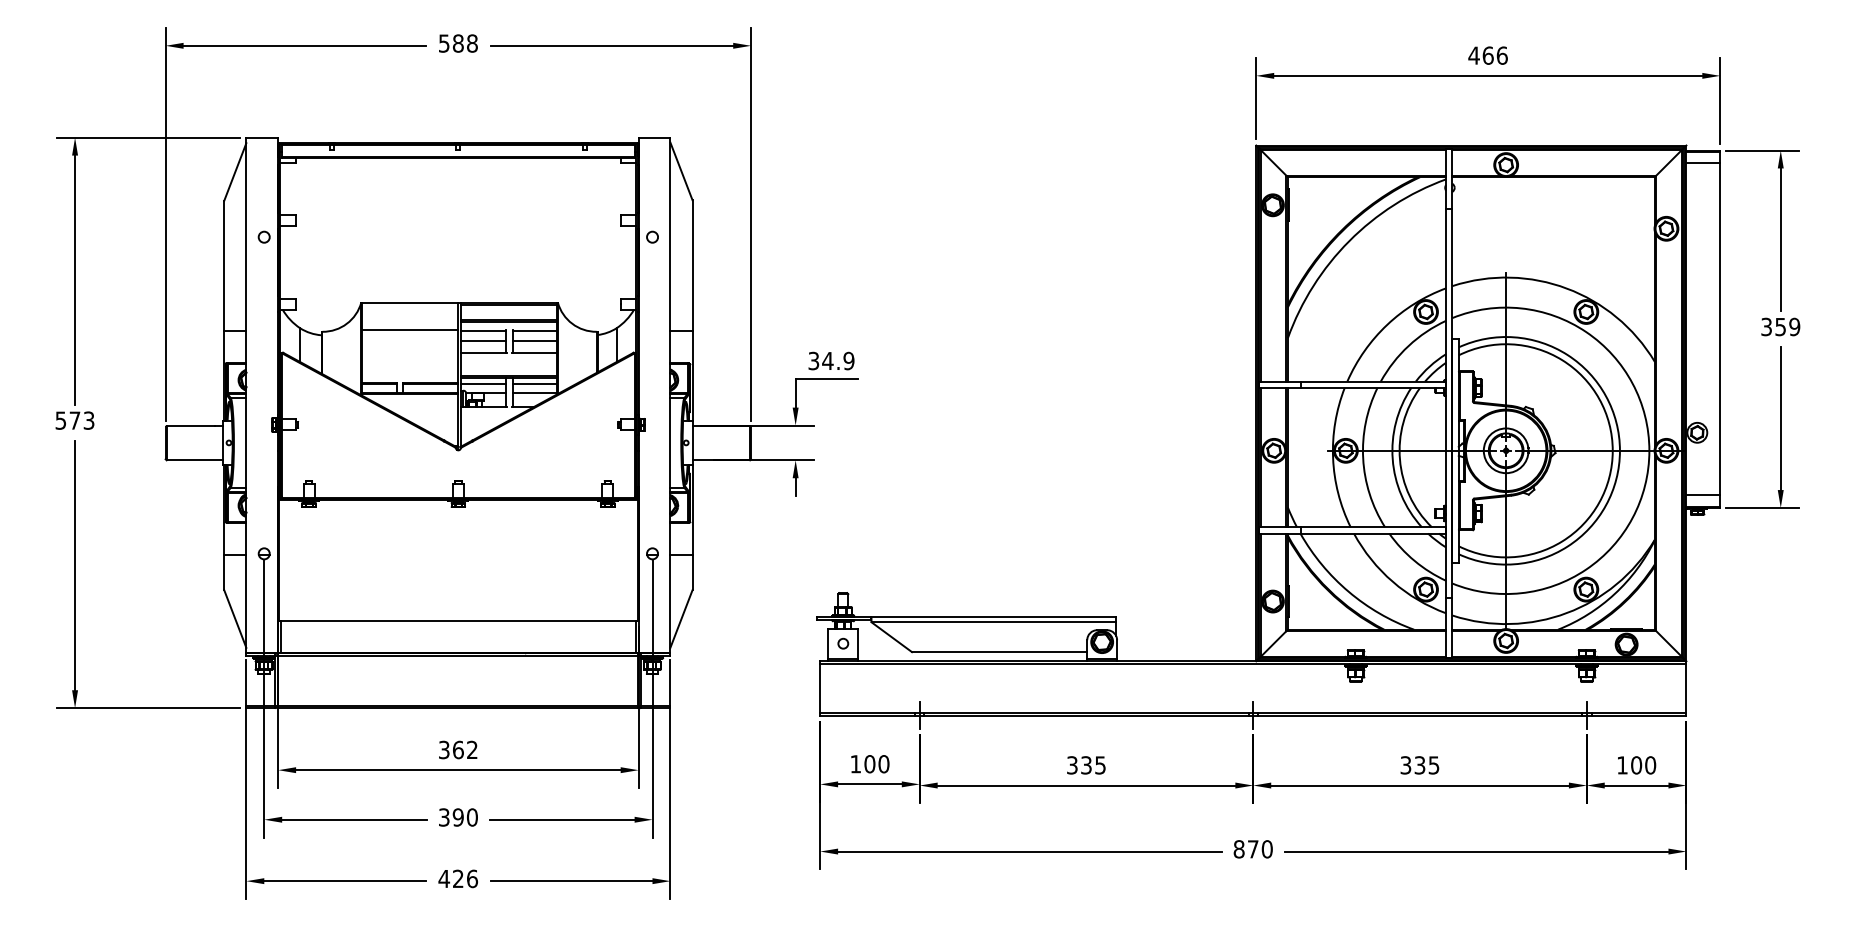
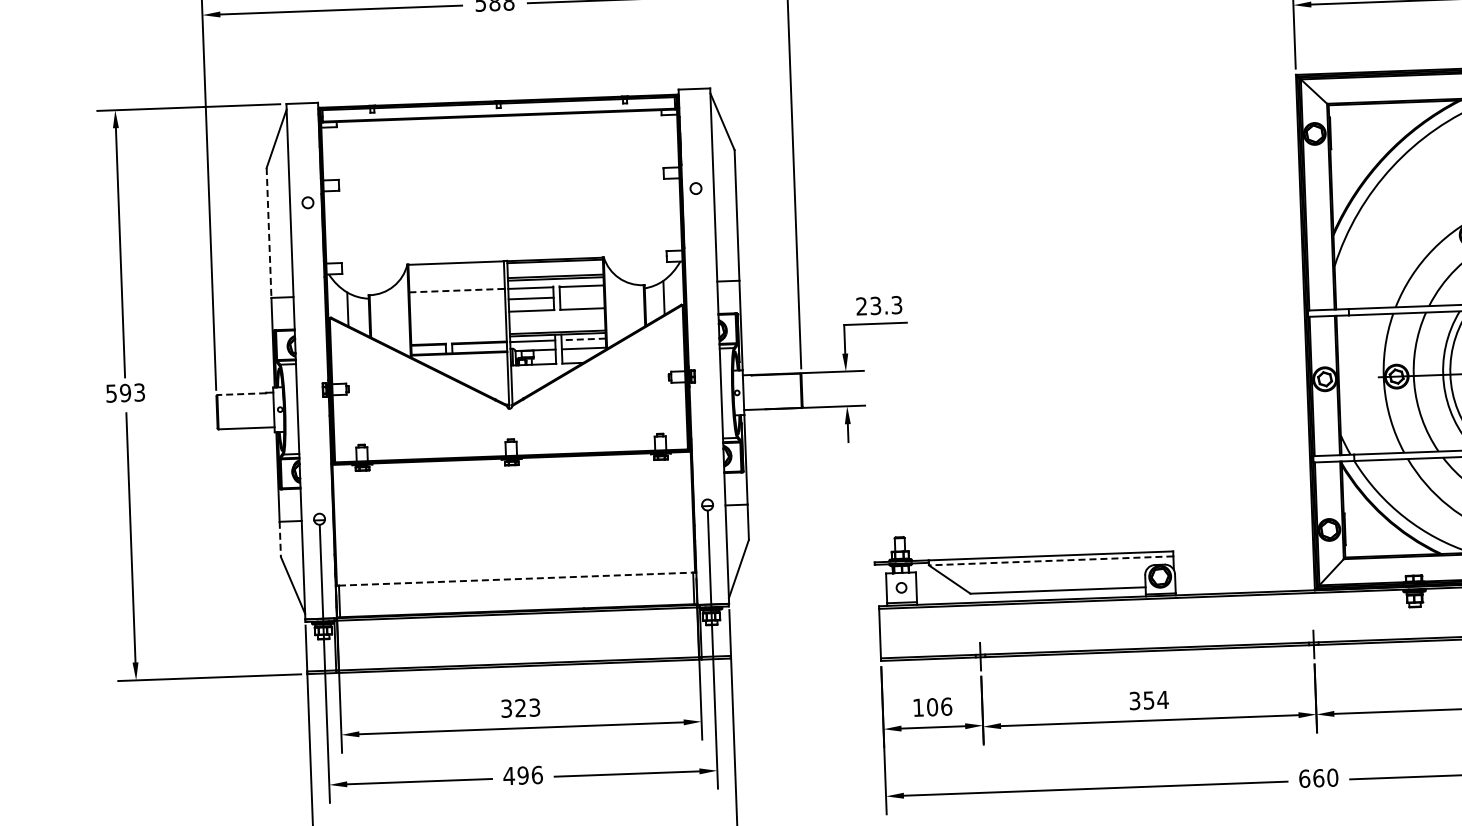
line: (224, 266) -> (269, 233), solid -> dashed
line: (410, 330) -> (457, 290), solid -> dashed
line: (534, 341) -> (581, 297), removed
text: (831, 360) -> (879, 305), 34.9 -> 23.3
line: (534, 383) -> (583, 339), solid -> dashed
text: (74, 420) -> (125, 392), 573 -> 593
line: (190, 425) -> (241, 393), solid -> dashed
line: (224, 572) -> (280, 539), solid -> dashed
line: (458, 620) -> (516, 578), solid -> dashed
line: (993, 622) -> (1050, 561), solid -> dashed
text: (465, 749) -> (527, 707), 362 -> 323
text: (883, 764) -> (946, 707), 100 -> 106
text: (1093, 765) -> (1156, 700), 335 -> 354
text: (458, 817) -> (523, 775), 390 -> 496
text: (1245, 849) -> (1311, 778), 870 -> 660

